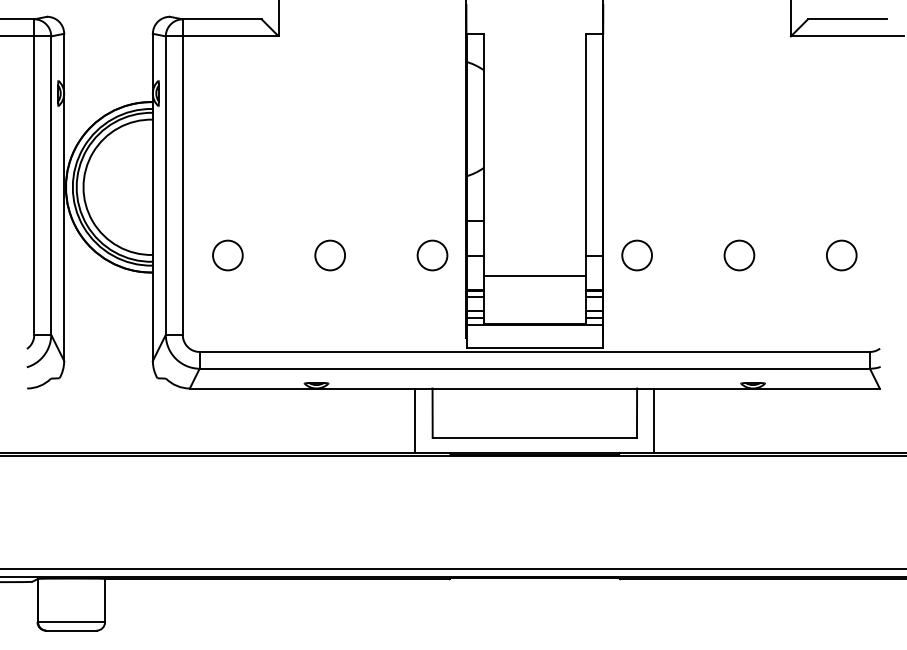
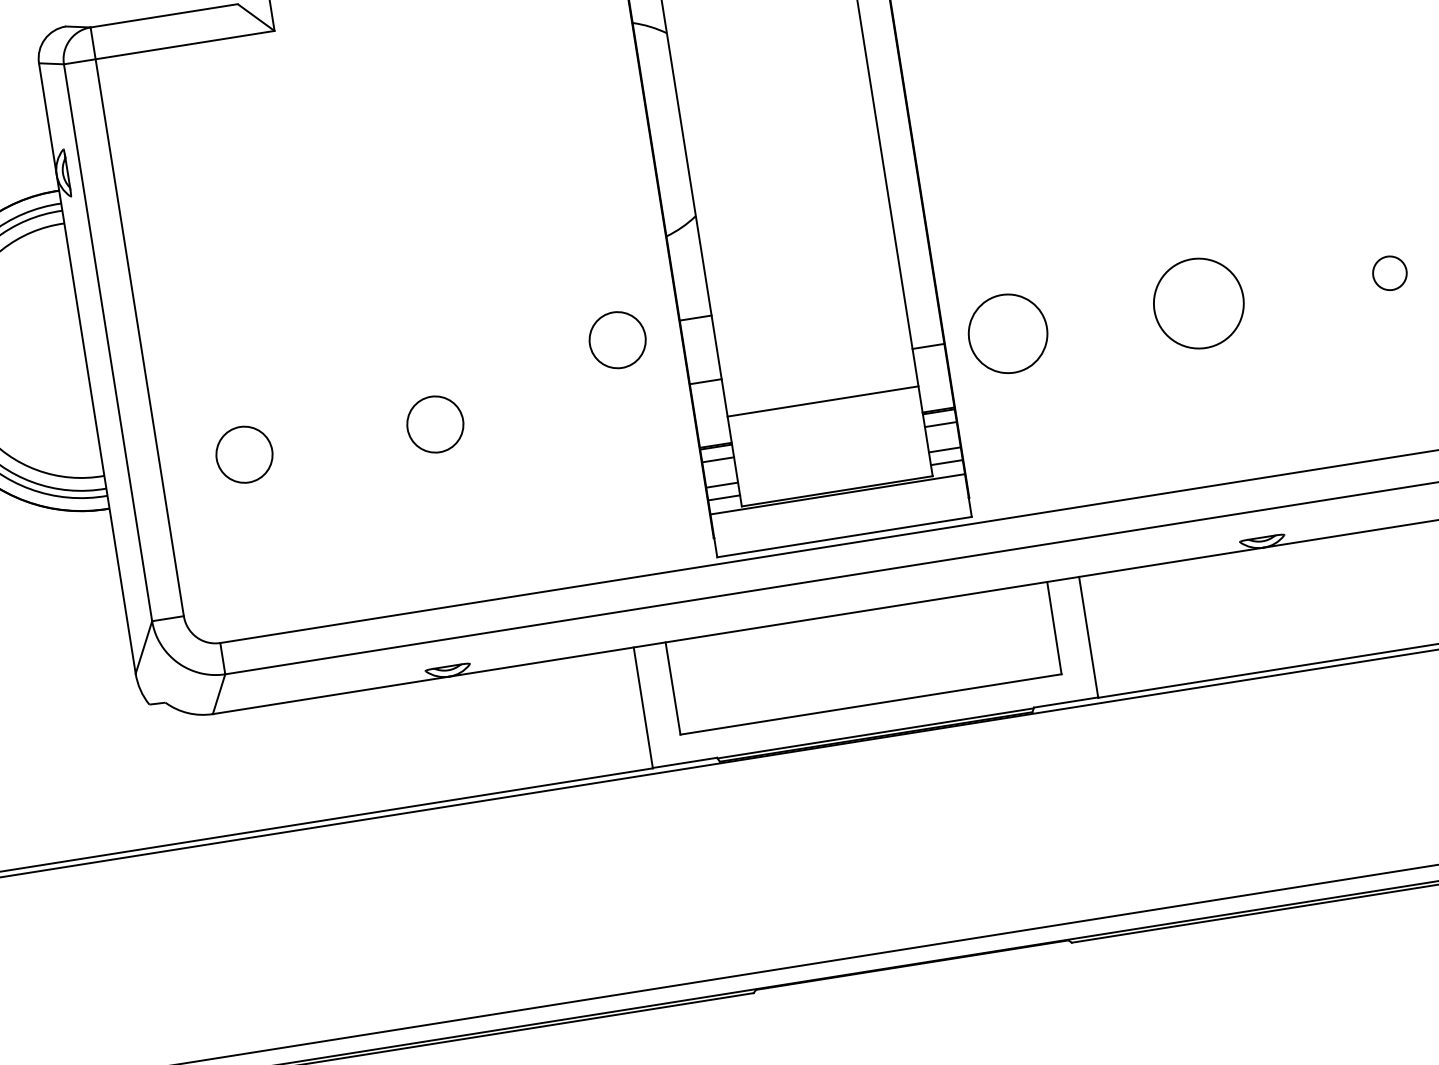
circle: (432, 255) -> (617, 340), moved
circle: (636, 255) -> (1006, 333), size x1.4
circle: (739, 255) -> (1198, 303), size x1.6
circle: (841, 255) -> (1389, 273), size x0.6

